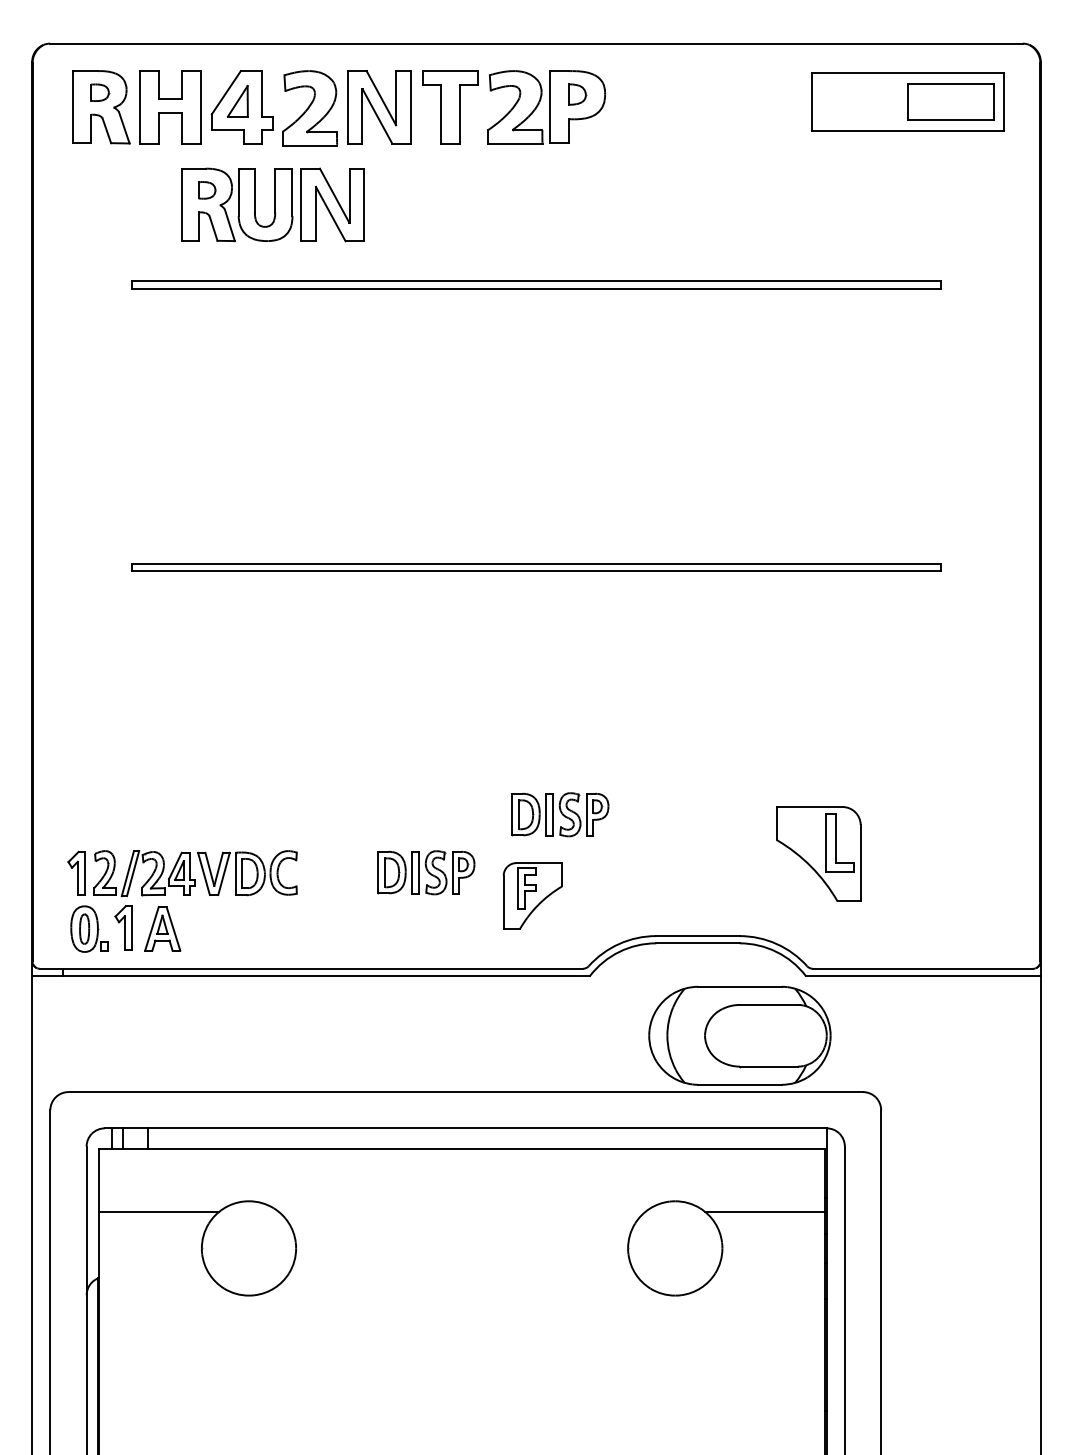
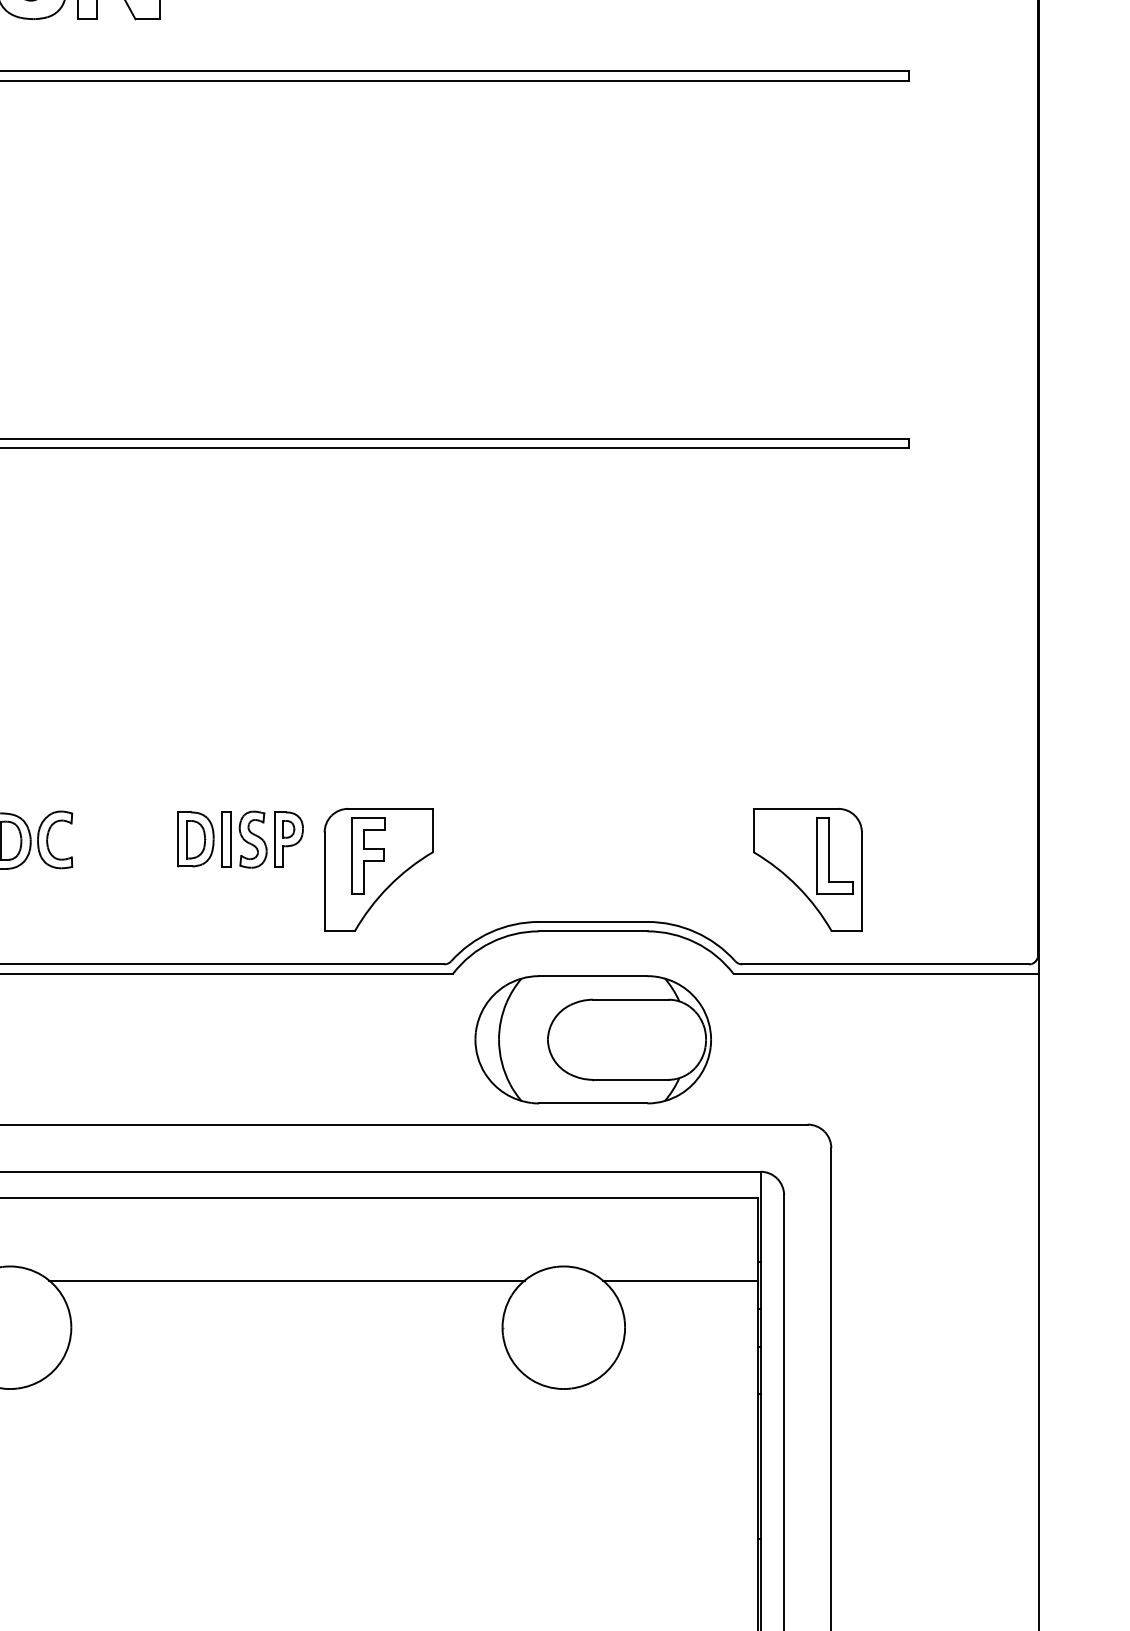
part: (560, 814) -> (414, 764), removed
part: (818, 853) -> (807, 869), moved
part: (532, 895) -> (378, 869), size x1.43
part: (739, 1035) -> (592, 1039), moved
line: (462, 1212) -> (287, 1281), added

